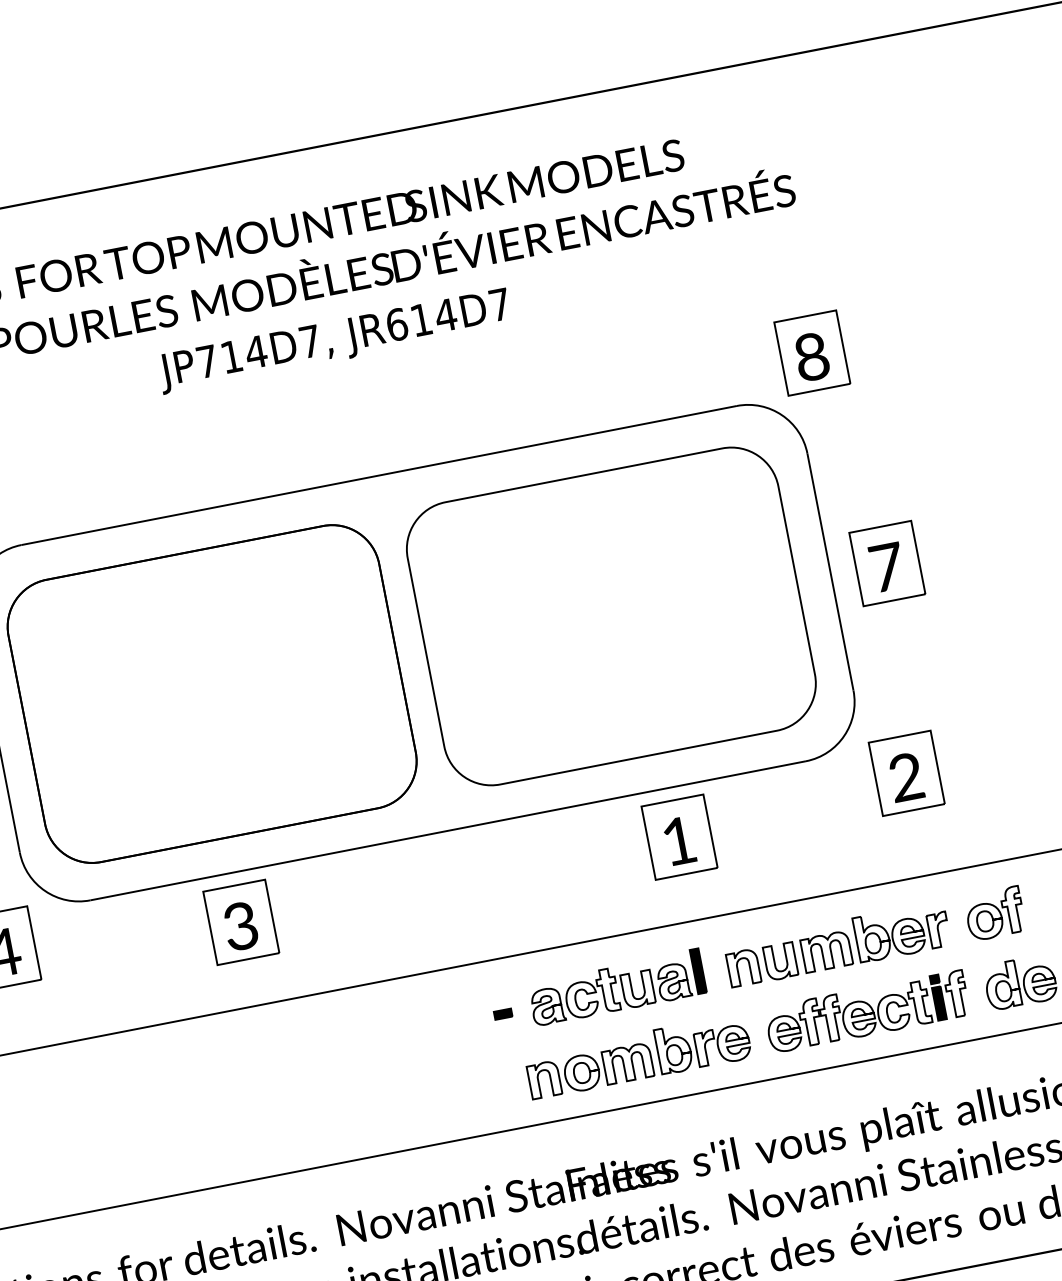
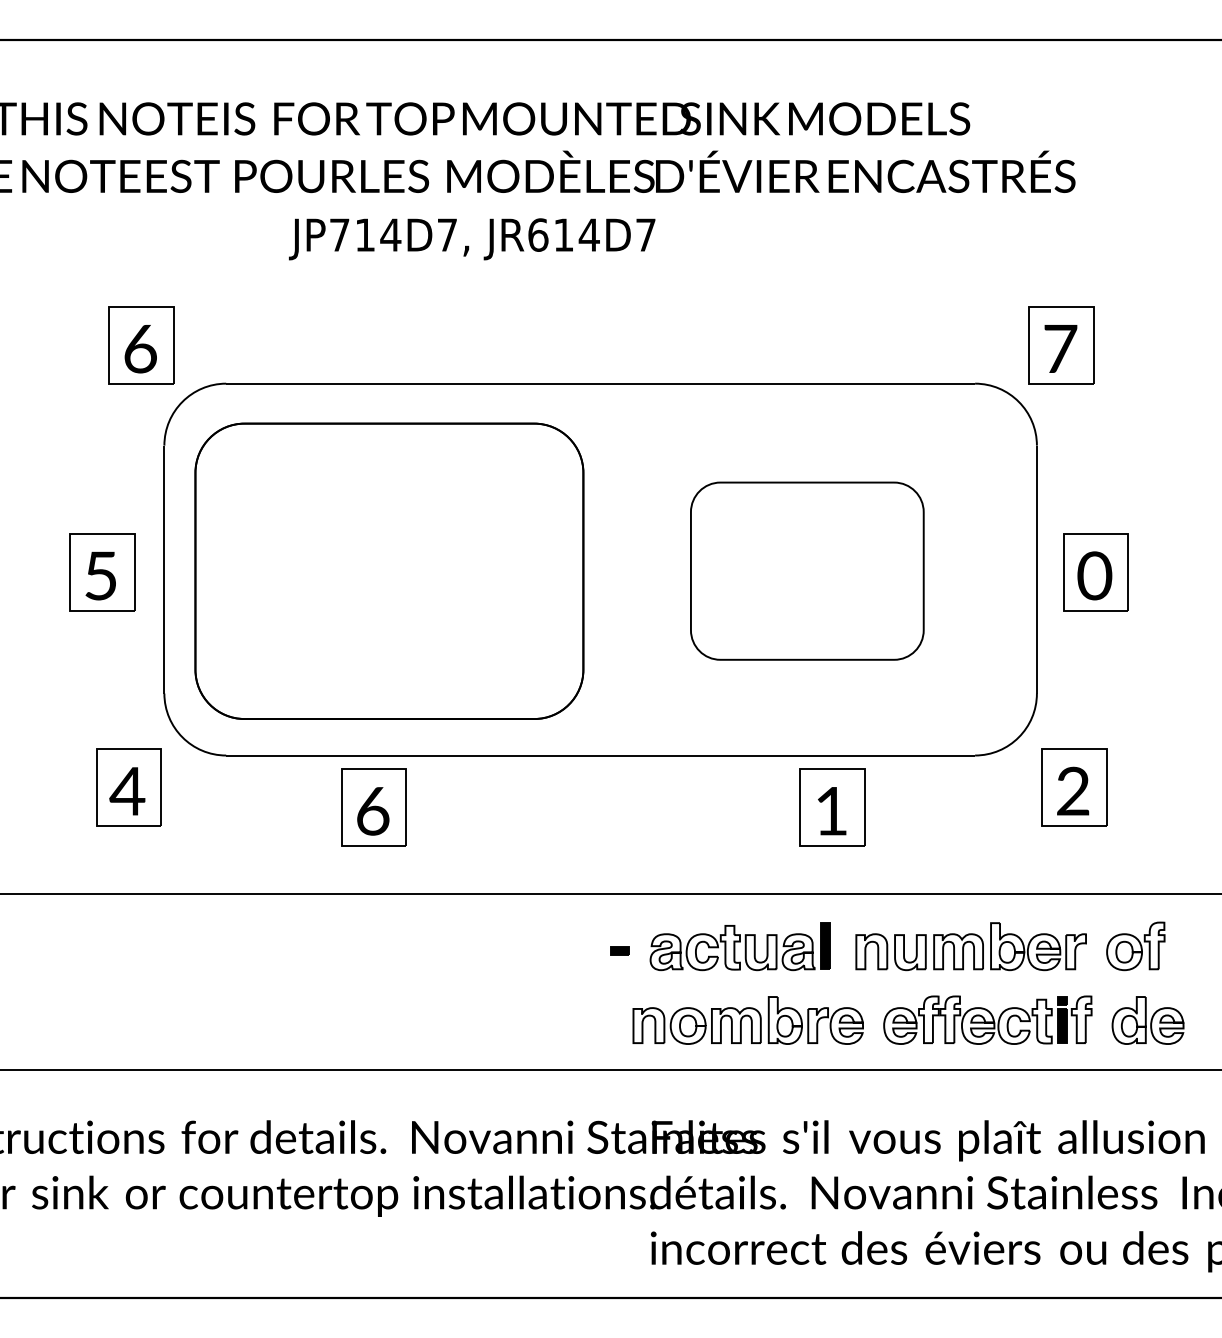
text: (335, 341) -> (472, 239), moved
text: (811, 356) -> (1060, 348), 8 -> 7
text: (886, 567) -> (1094, 575), 7 -> 0
part: (611, 615) -> (807, 570), size x0.6
text: (240, 925) -> (372, 810), 3 -> 6

